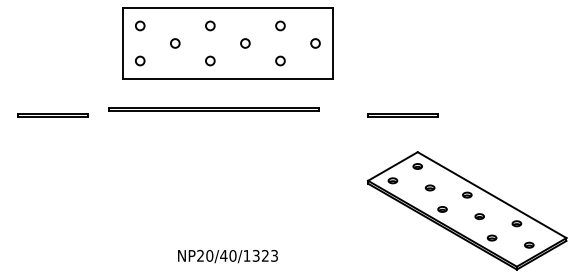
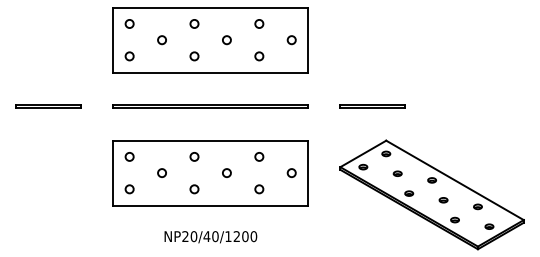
line: (213, 108) -> (210, 105), moved
part: (227, 186) -> (210, 172), added
text: (265, 255) -> (245, 236), NP20/40/1323 -> NP20/40/1200

